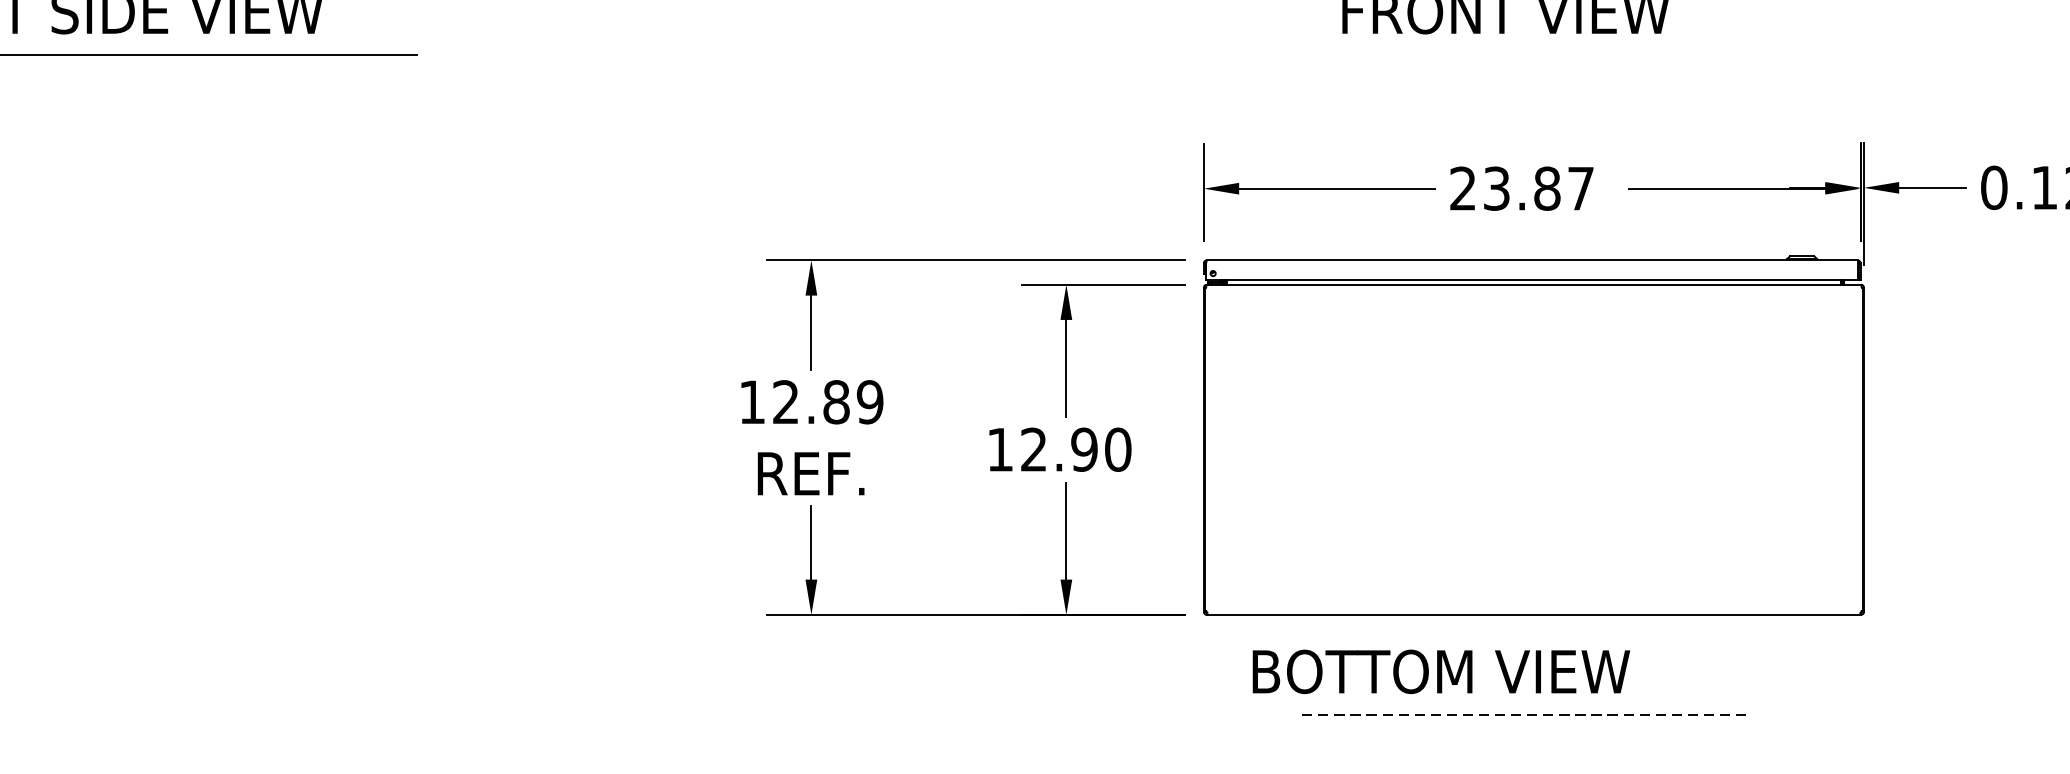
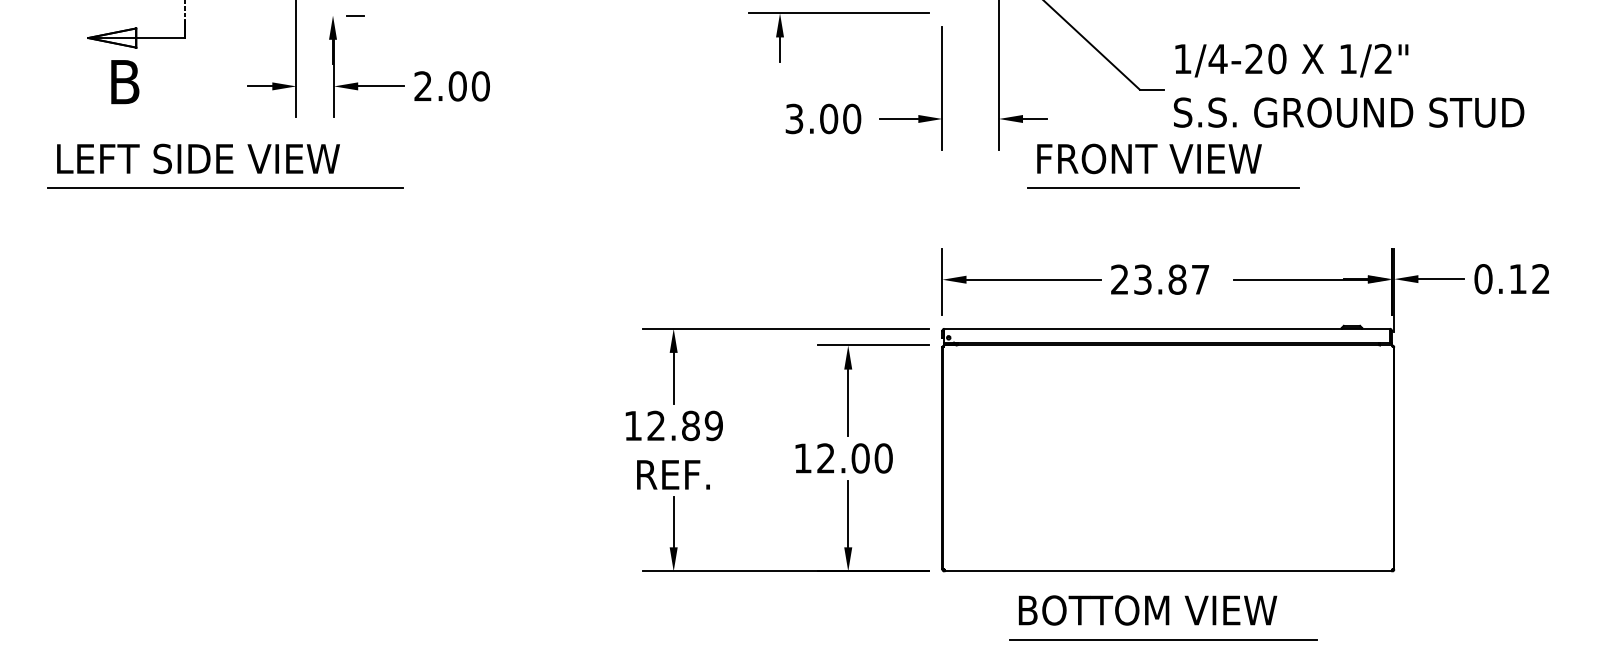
line: (1526, 55) -> (1163, 188), added
text: (1084, 449) -> (860, 458), 12.90 -> 12.00
text: (1442, 671) -> (1148, 610), moved
line: (1526, 714) -> (1163, 639), dashed -> solid

